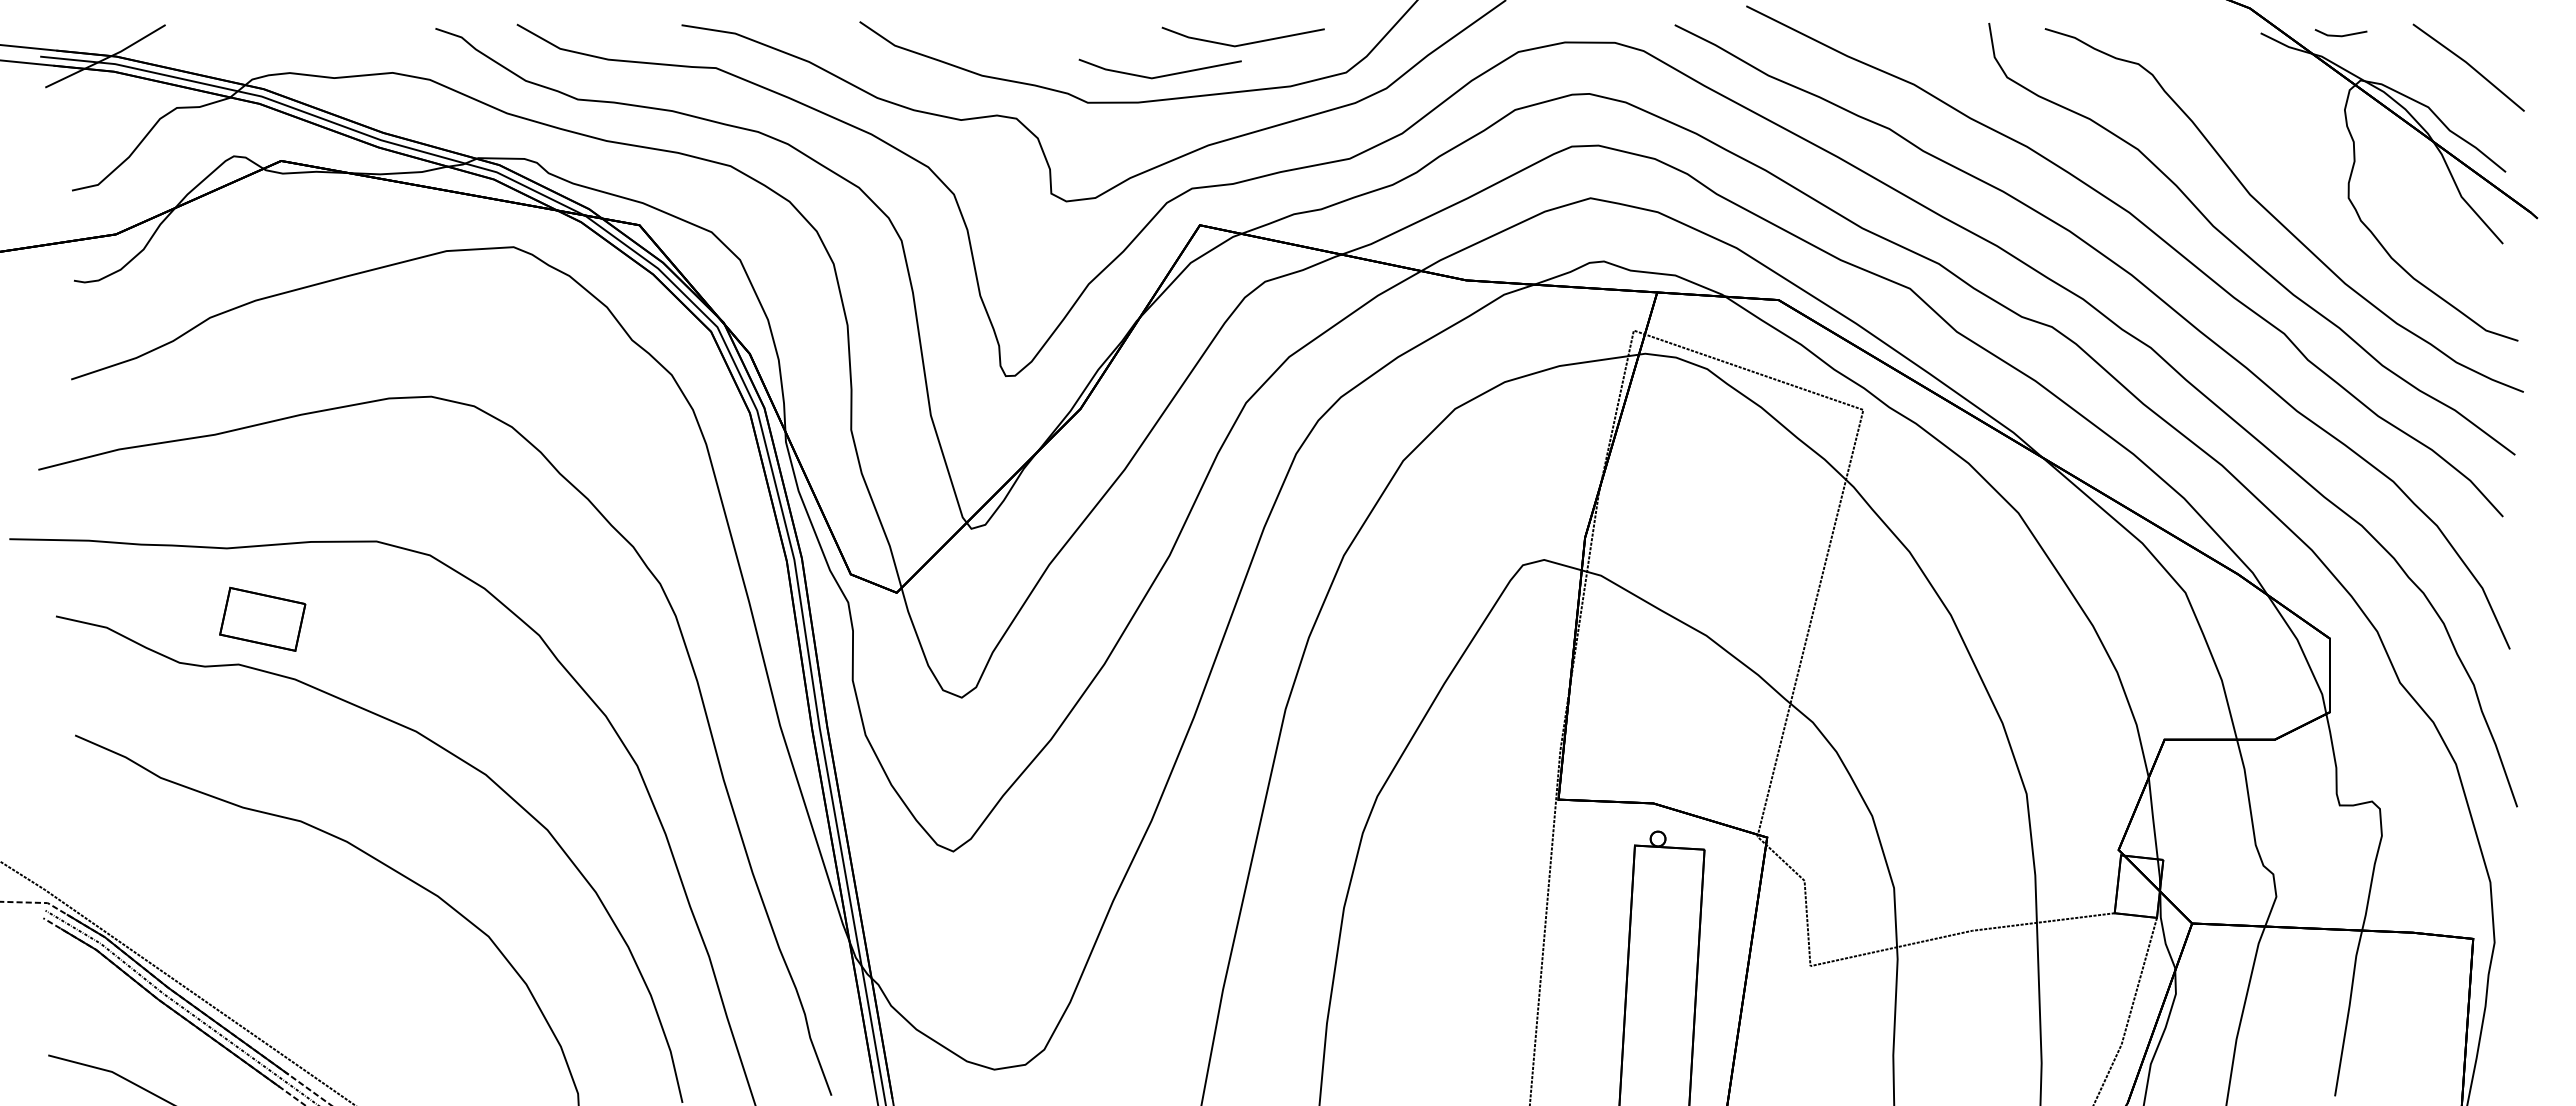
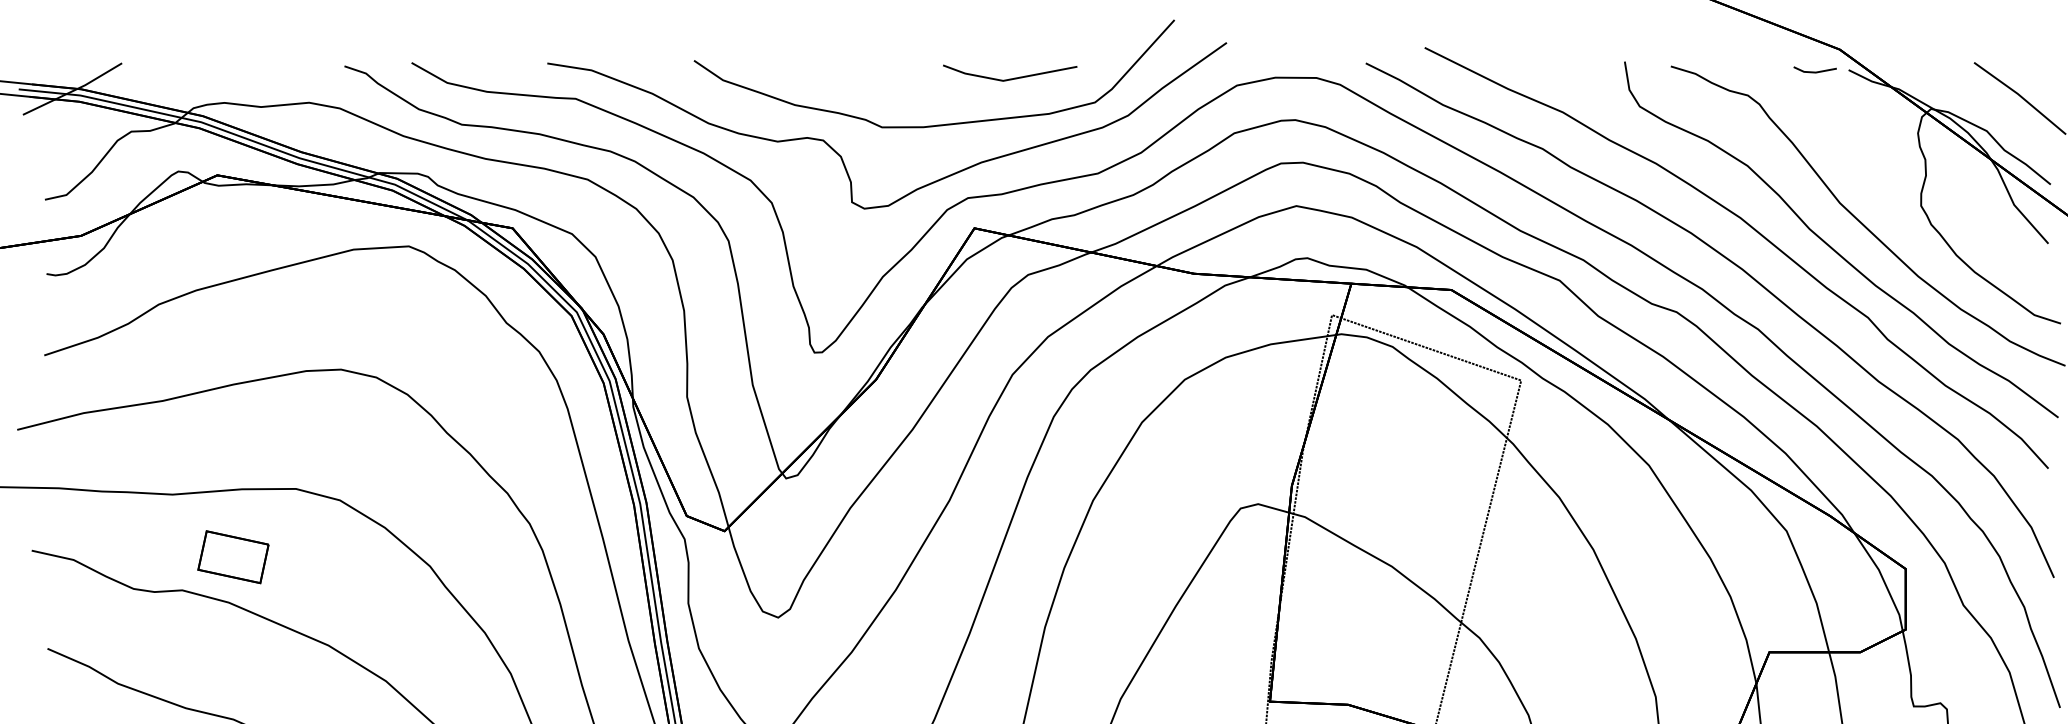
line: (2340, 35) -> (1814, 71), moved
line: (1160, 75) -> (941, 104), removed
part: (262, 618) -> (233, 556), moved

